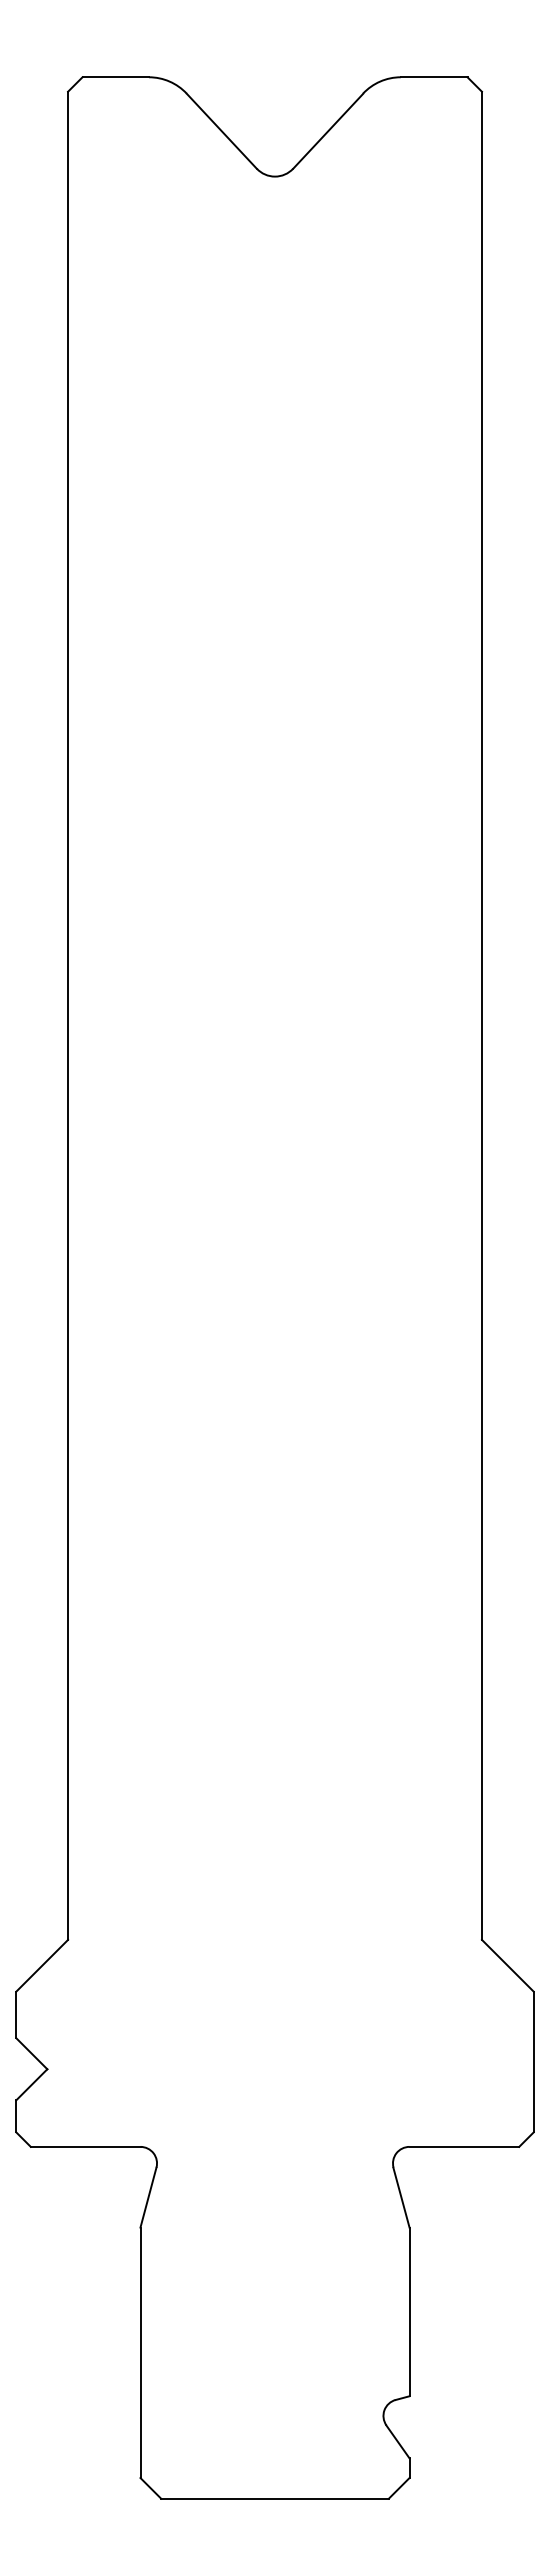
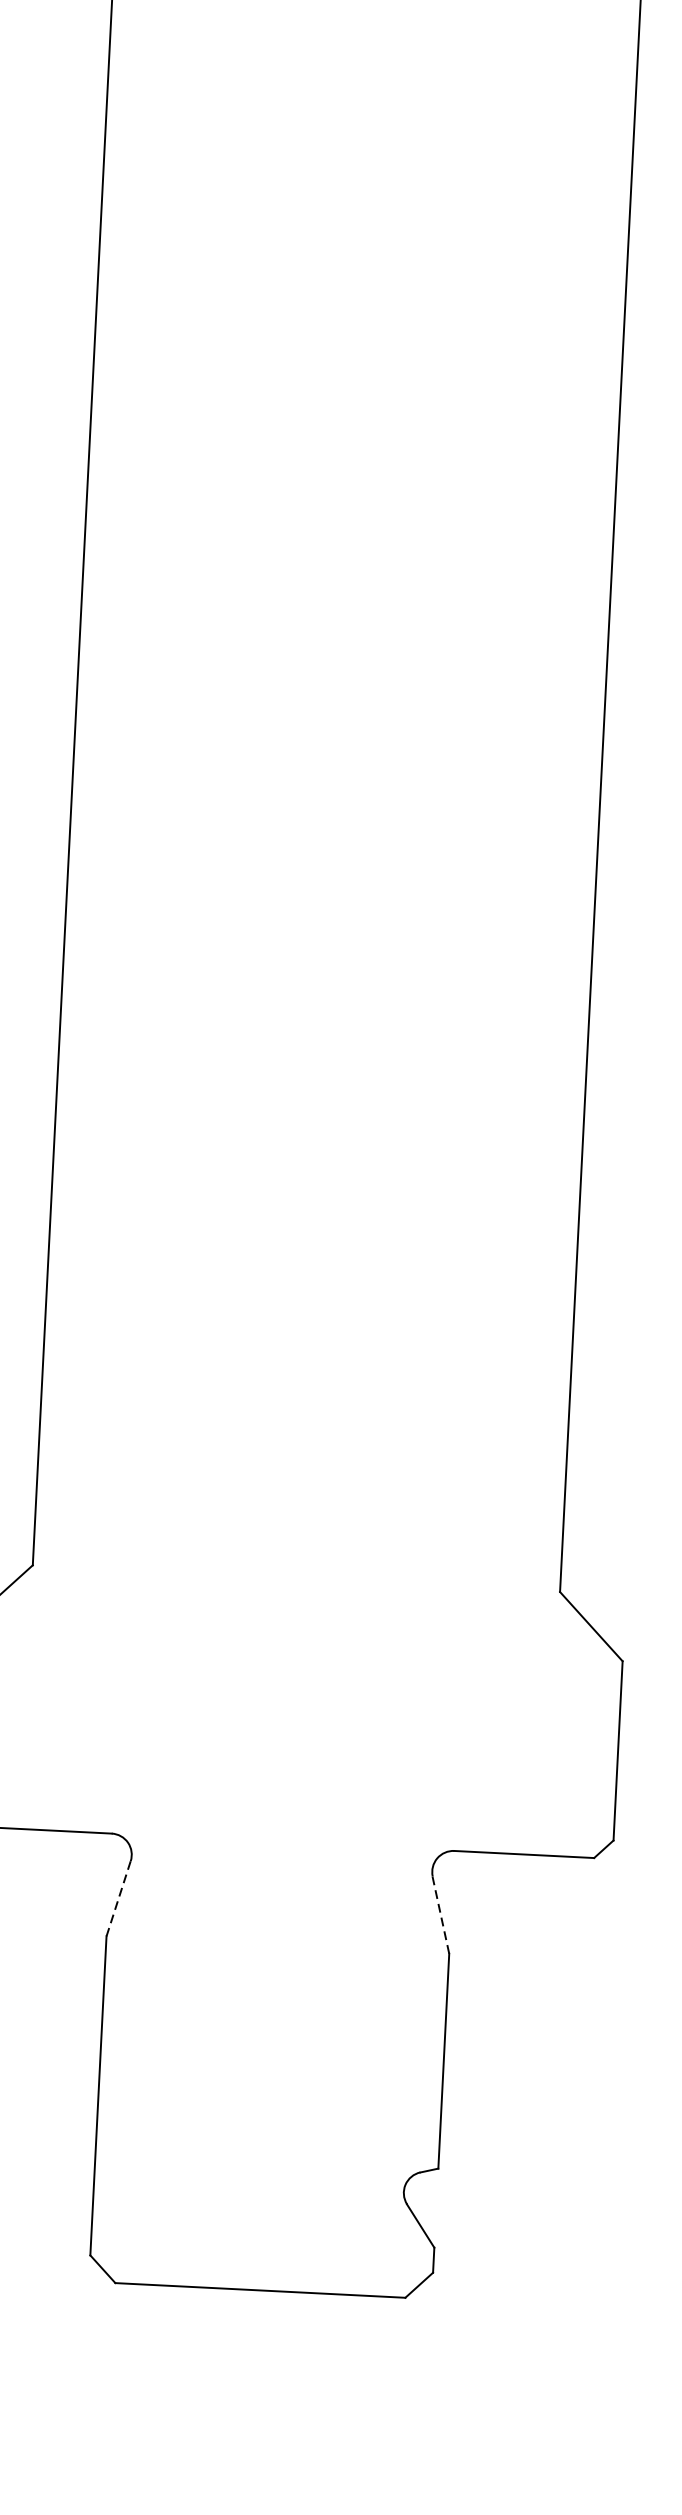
line: (148, 2197) -> (118, 1898), solid -> dashed
line: (401, 2197) -> (440, 1914), solid -> dashed

